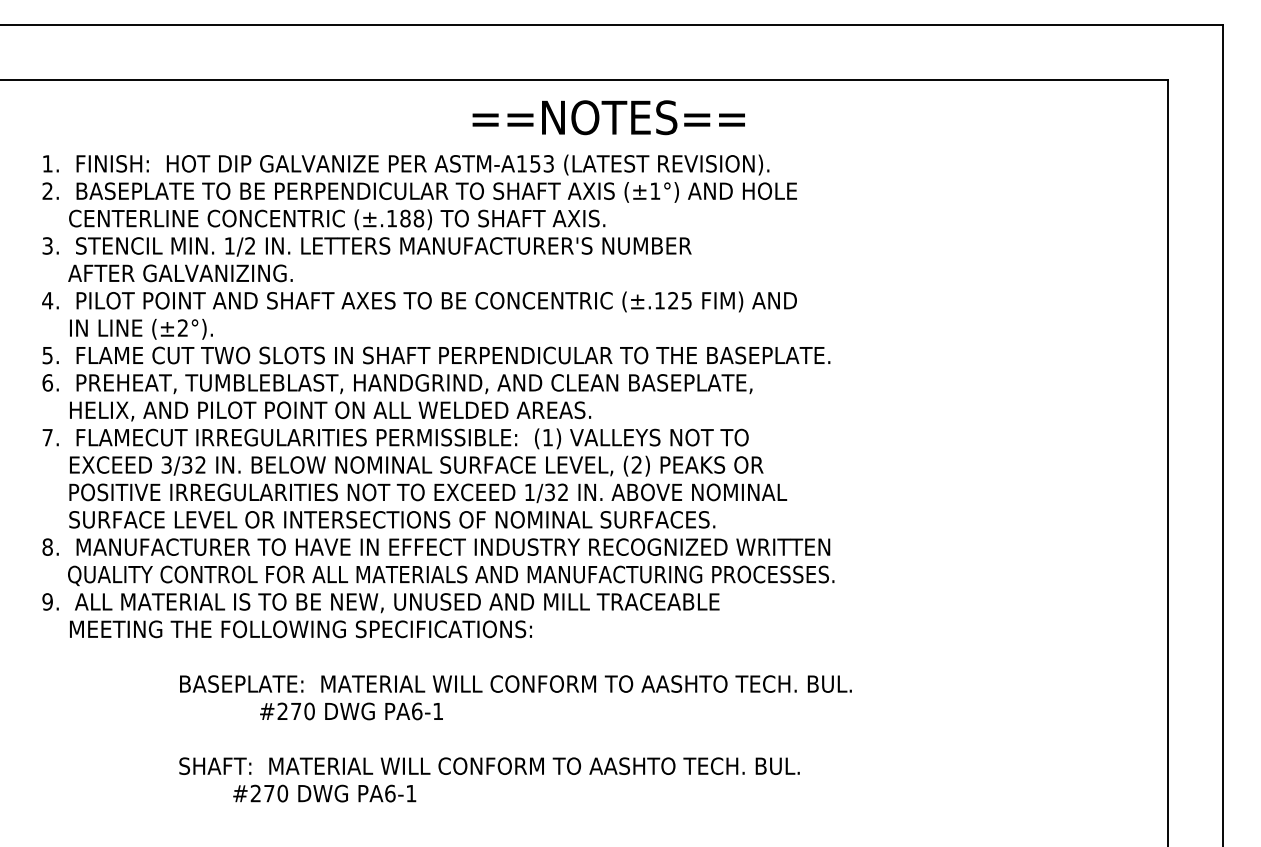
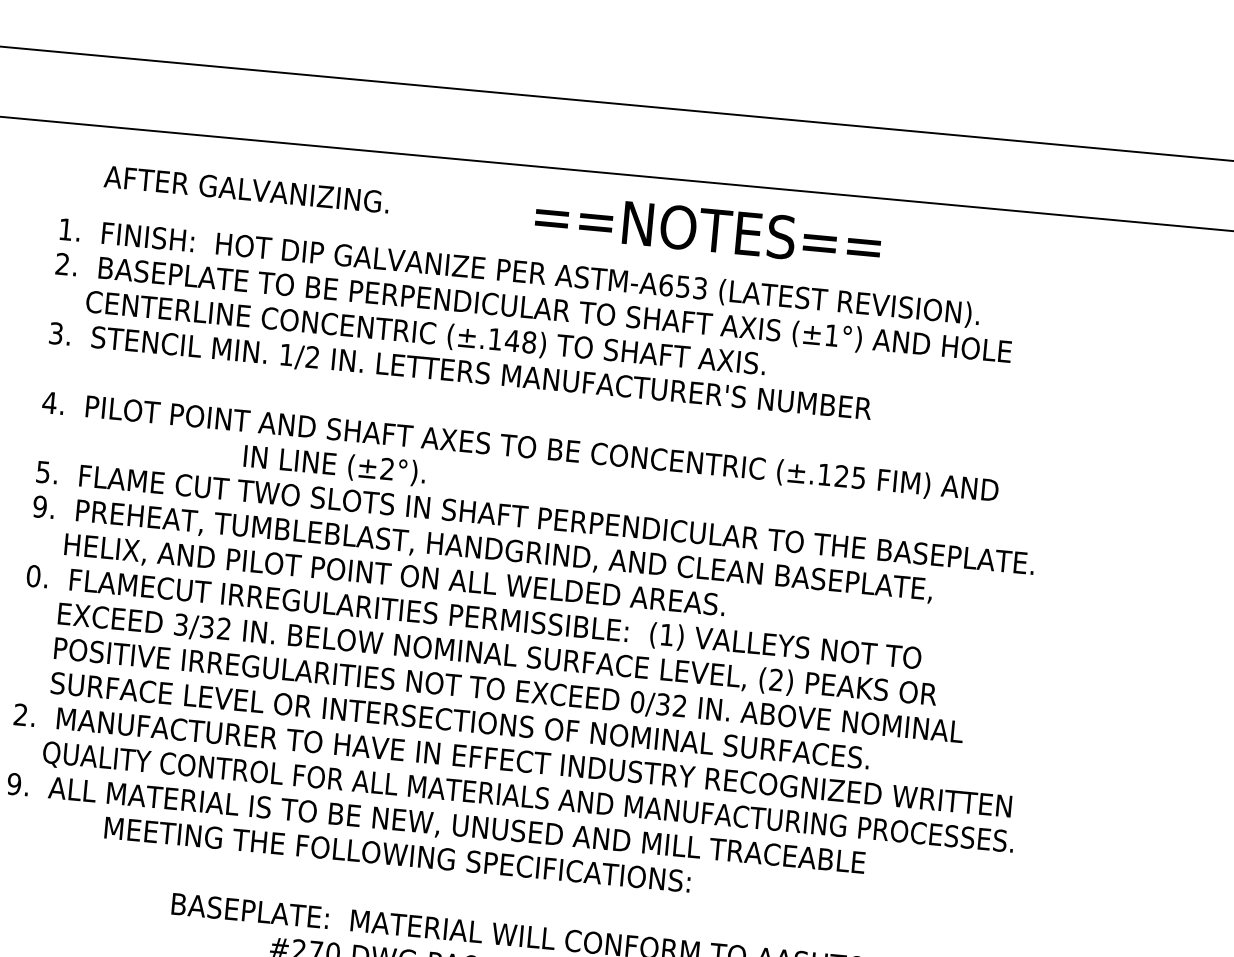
text: (608, 117) -> (707, 229), moved
text: (521, 163) -> (665, 284), ASTM-A153 -> ASTM-A653
text: (404, 218) -> (511, 340), (±.188) -> (±.148)
text: (180, 273) -> (246, 189), moved
text: (141, 329) -> (334, 466), moved
text: (47, 382) -> (39, 506), 6. -> 9.
text: (47, 437) -> (33, 575), 7. -> 0.
text: (529, 492) -> (637, 702), 1/32 -> 0/32
text: (47, 546) -> (20, 713), 8. -> 2.
text: (300, 629) -> (397, 854), moved

